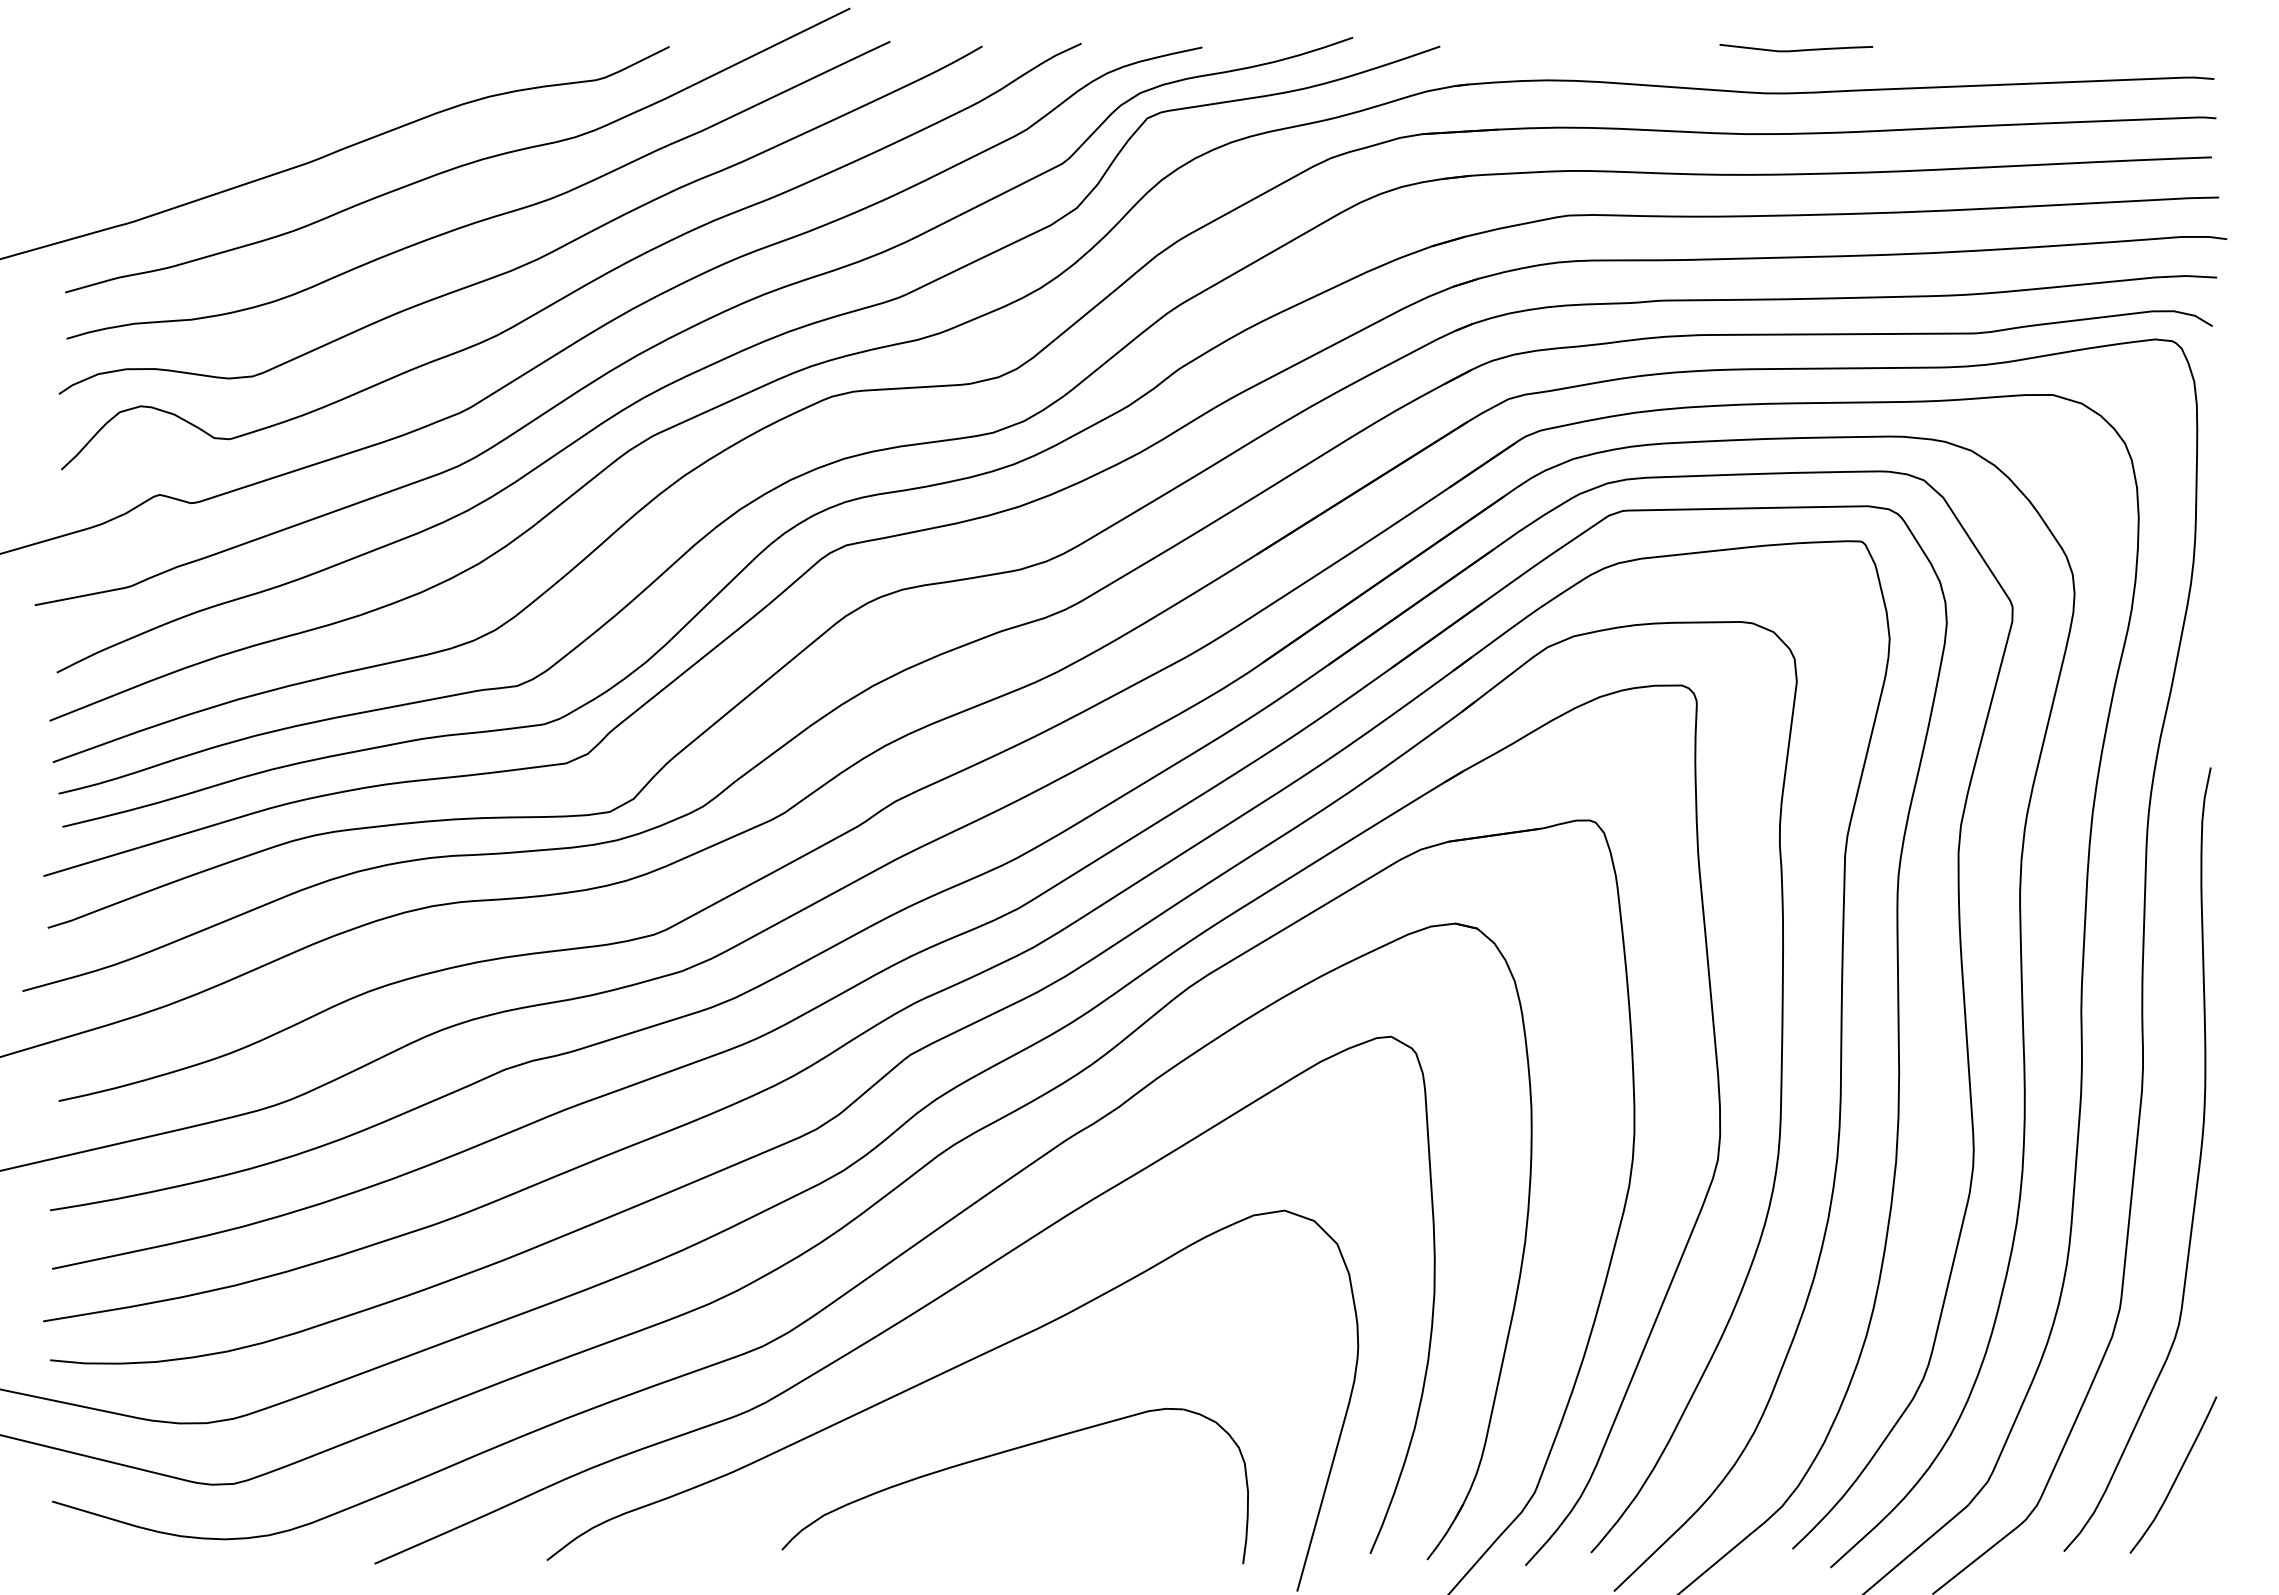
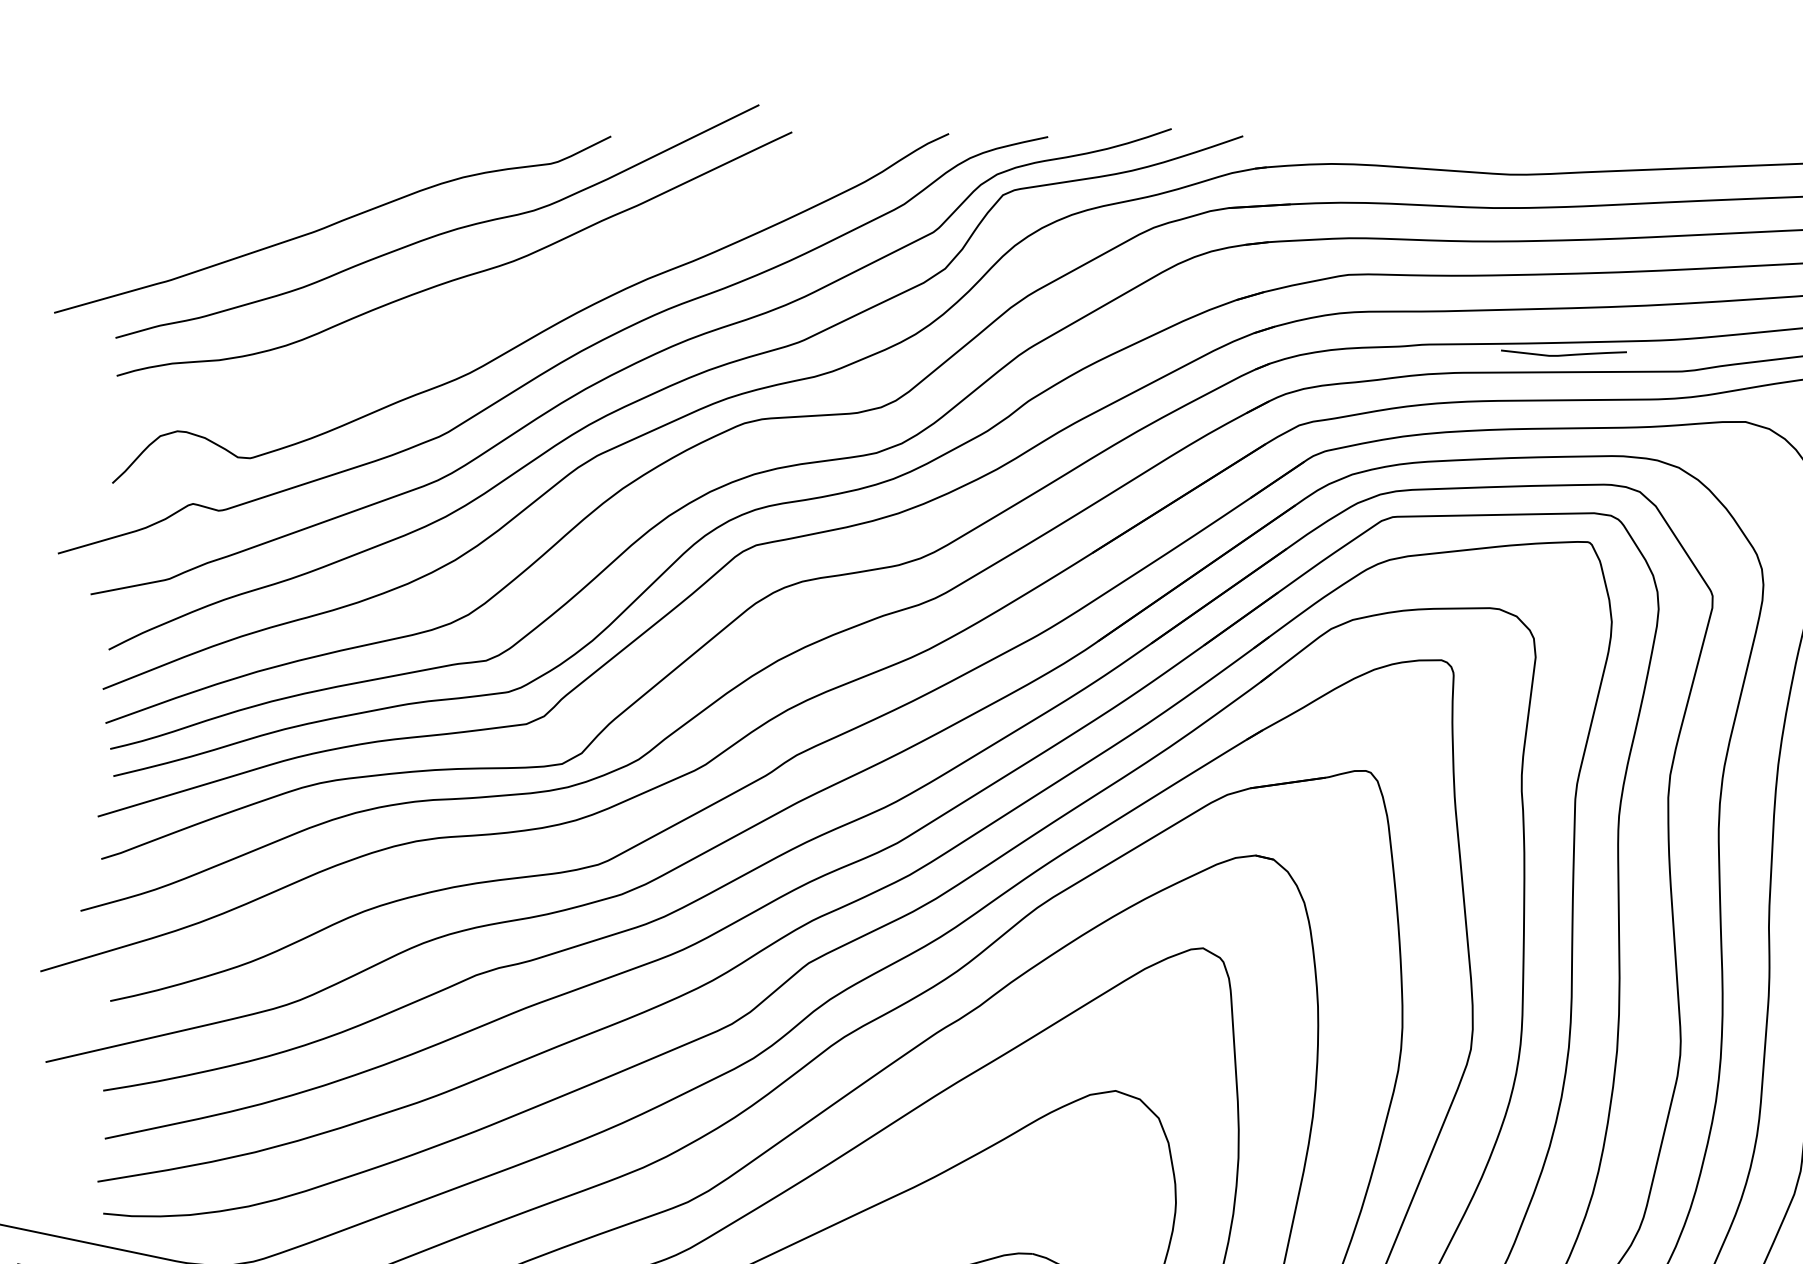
curve: (1796, 49) -> (1564, 354), moved
curve: (538, 257) -> (503, 309), removed

